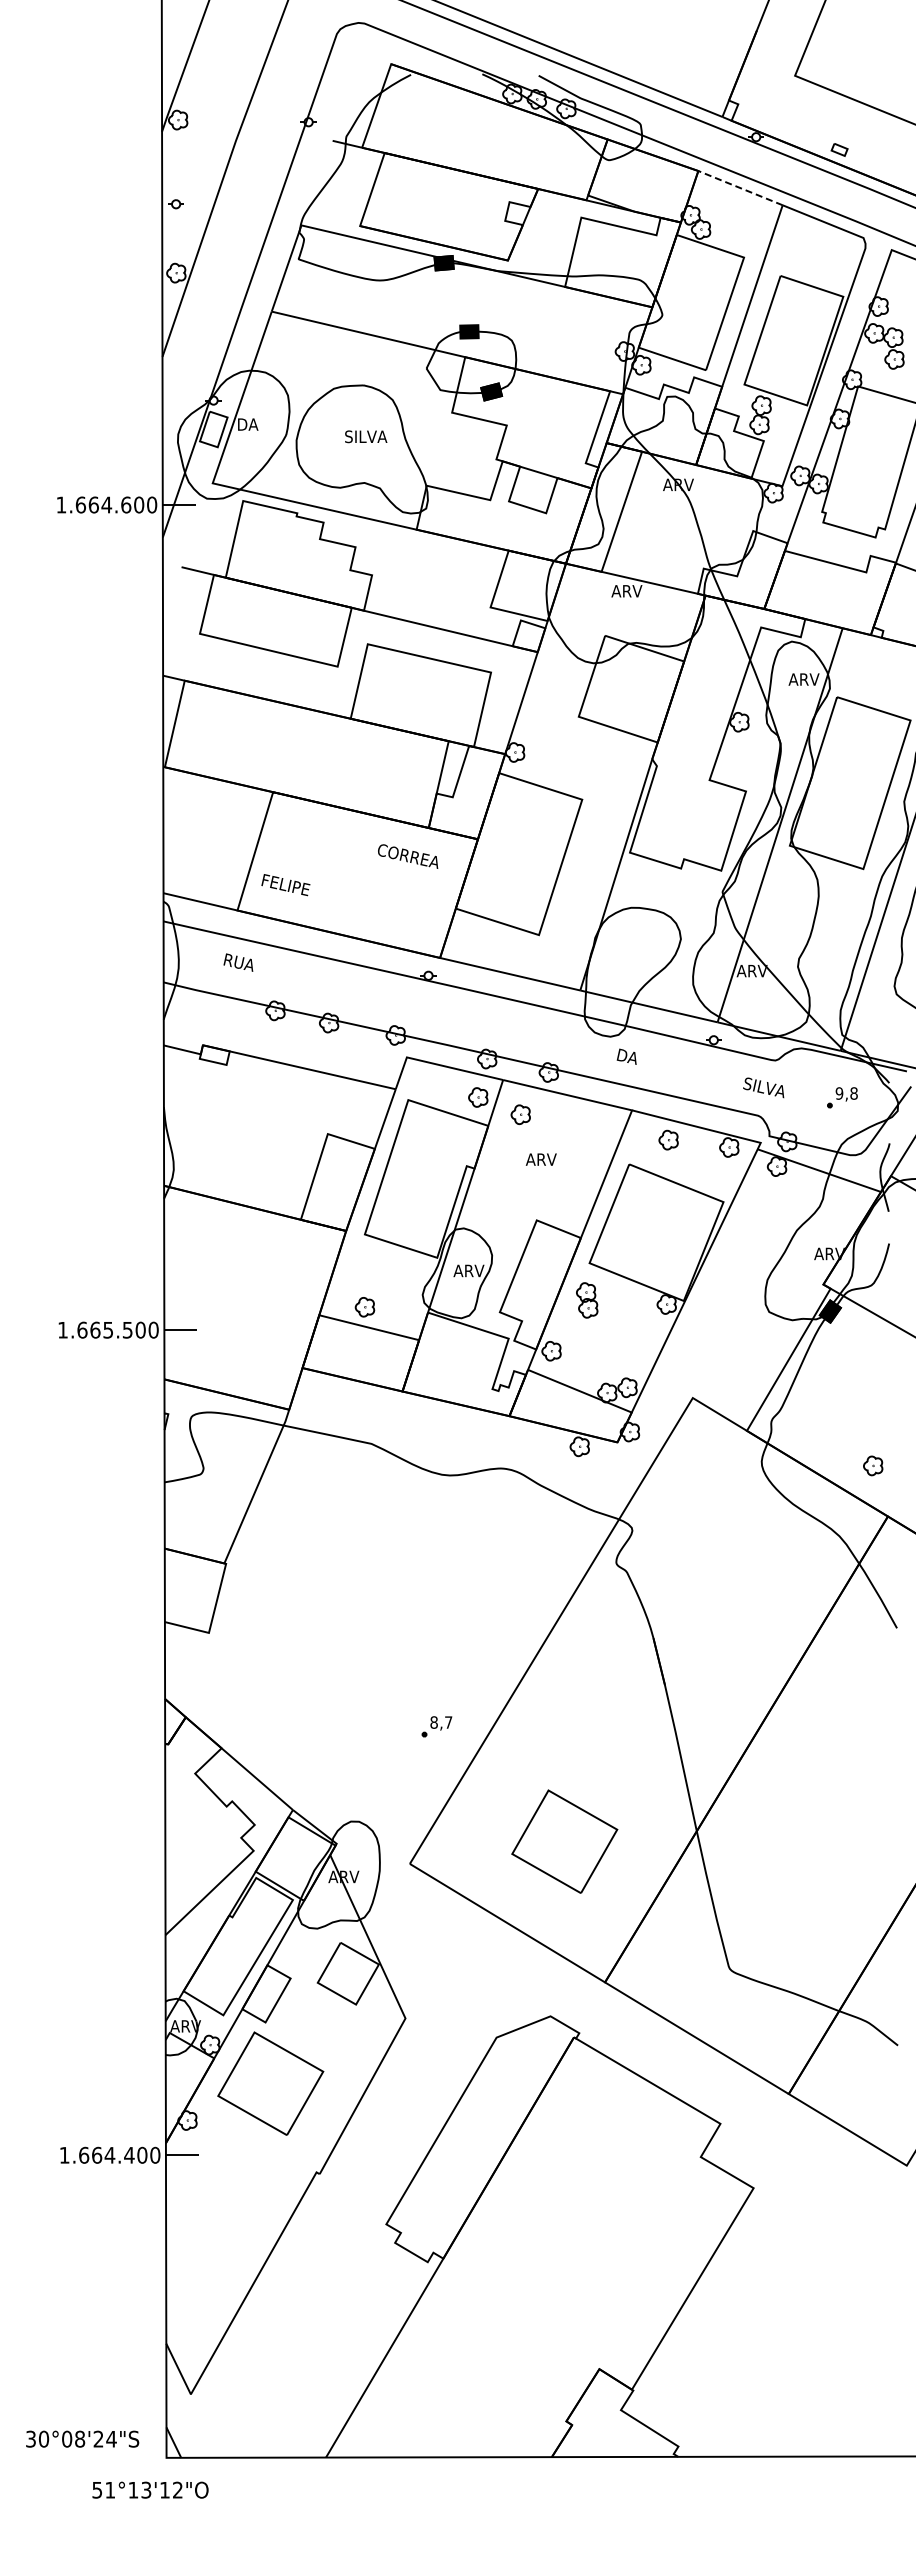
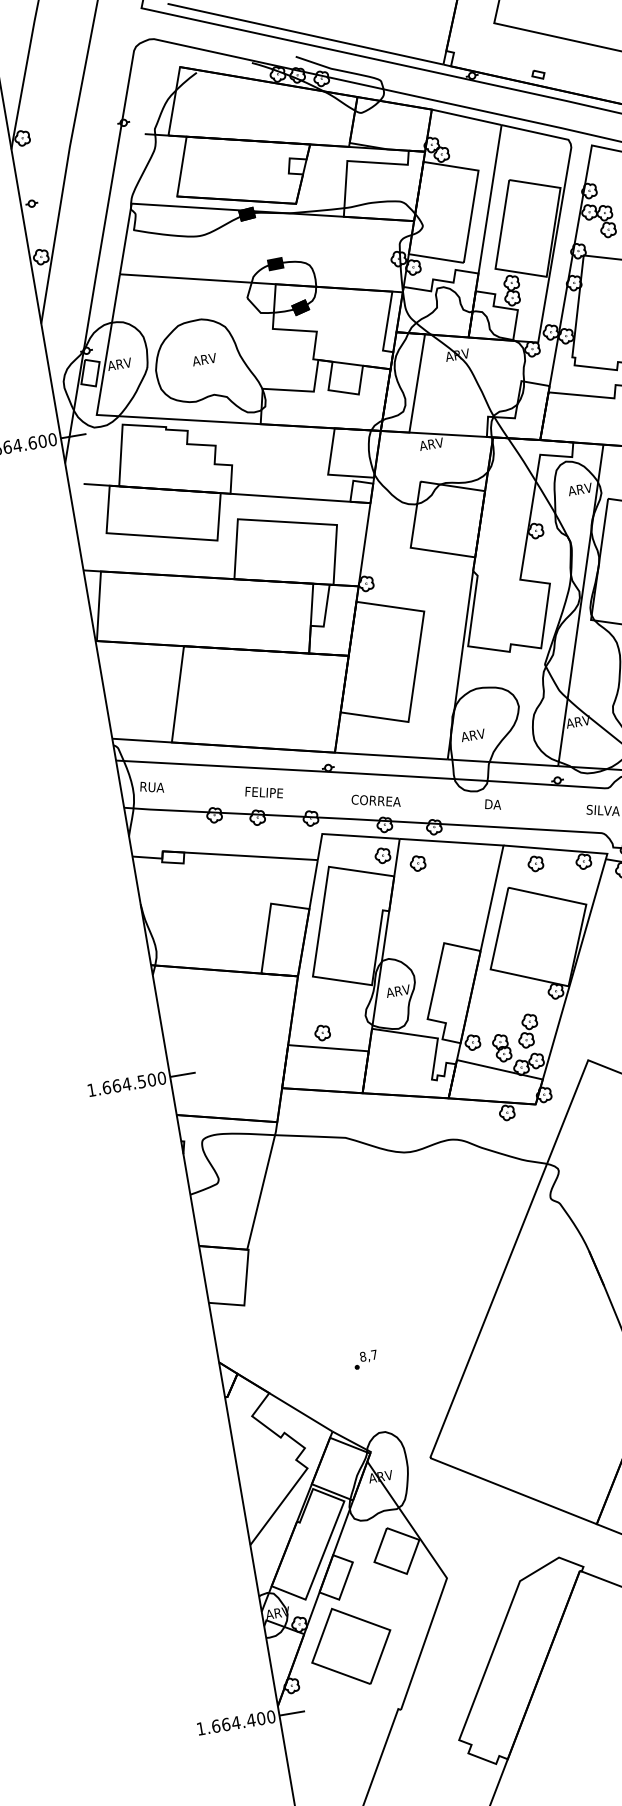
line: (740, 188) -> (466, 117), dashed -> solid
text: (251, 424) -> (119, 364), DA -> ARV
text: (365, 436) -> (208, 358), SILVA -> ARV
text: (408, 856) -> (376, 801), moved
text: (285, 885) -> (264, 792), moved
text: (238, 962) -> (151, 787), moved
text: (540, 1159) -> (472, 735), moved
part: (587, 1300) -> (502, 1048), moved
text: (108, 1330) -> (126, 1084), 1.665.500 -> 1.664.500
part: (623, 1348) -> (528, 1031), added
part: (436, 1726) -> (365, 1359), moved
part: (564, 1841) -> (546, 1420), removed

